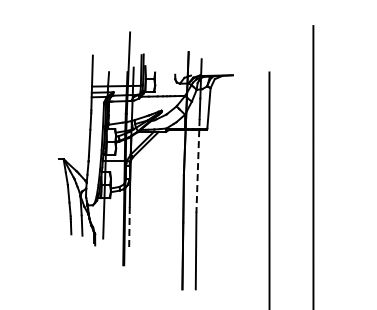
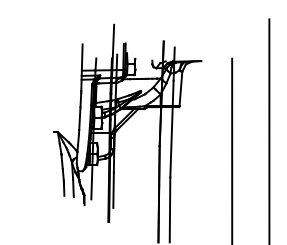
line: (198, 165) -> (172, 137), dashed -> solid
line: (129, 227) -> (113, 190), dashed -> solid

